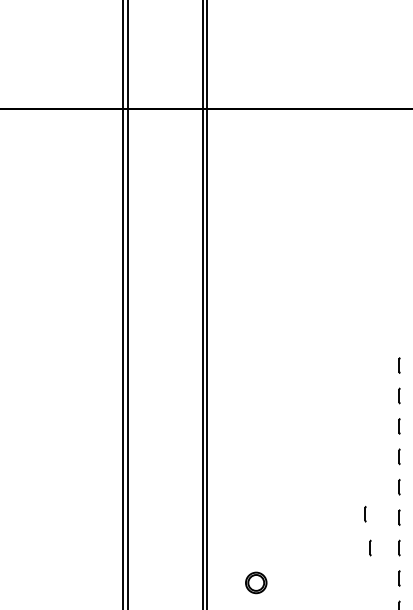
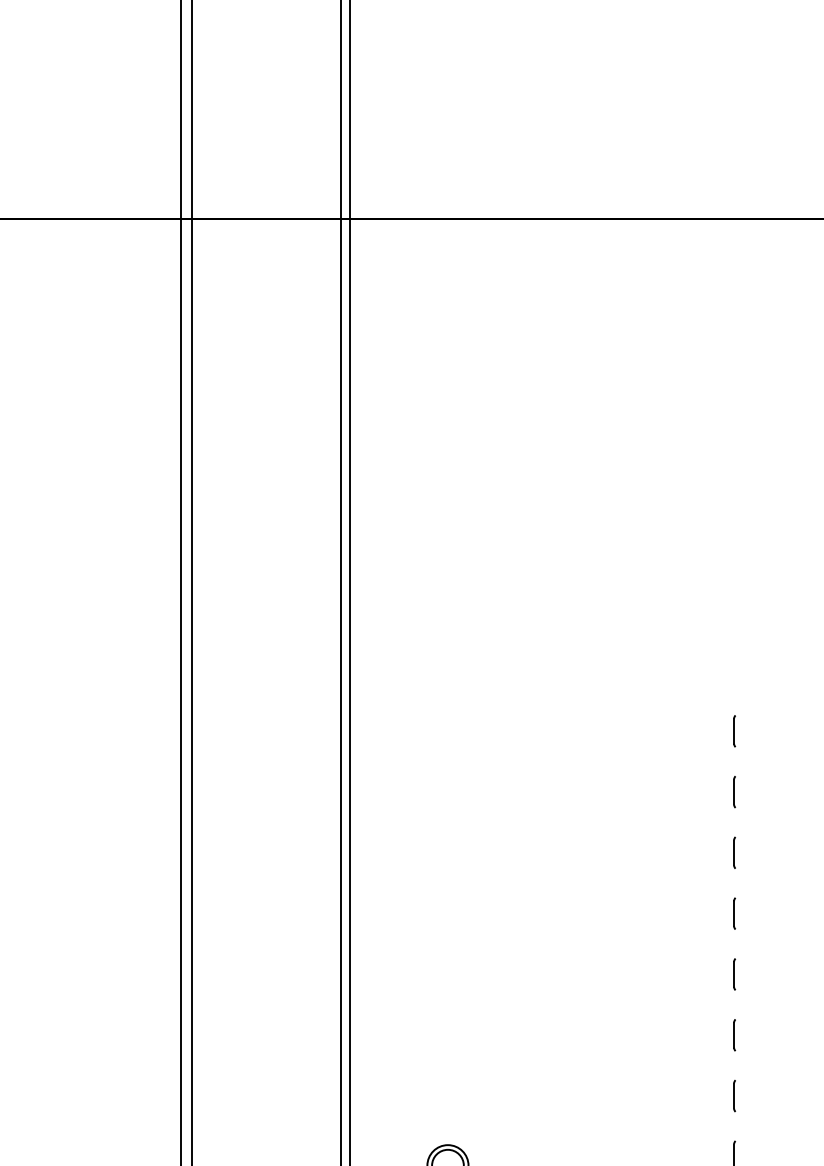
line: (365, 514) -> (666, 1028), removed
line: (370, 547) -> (676, 1094), removed

